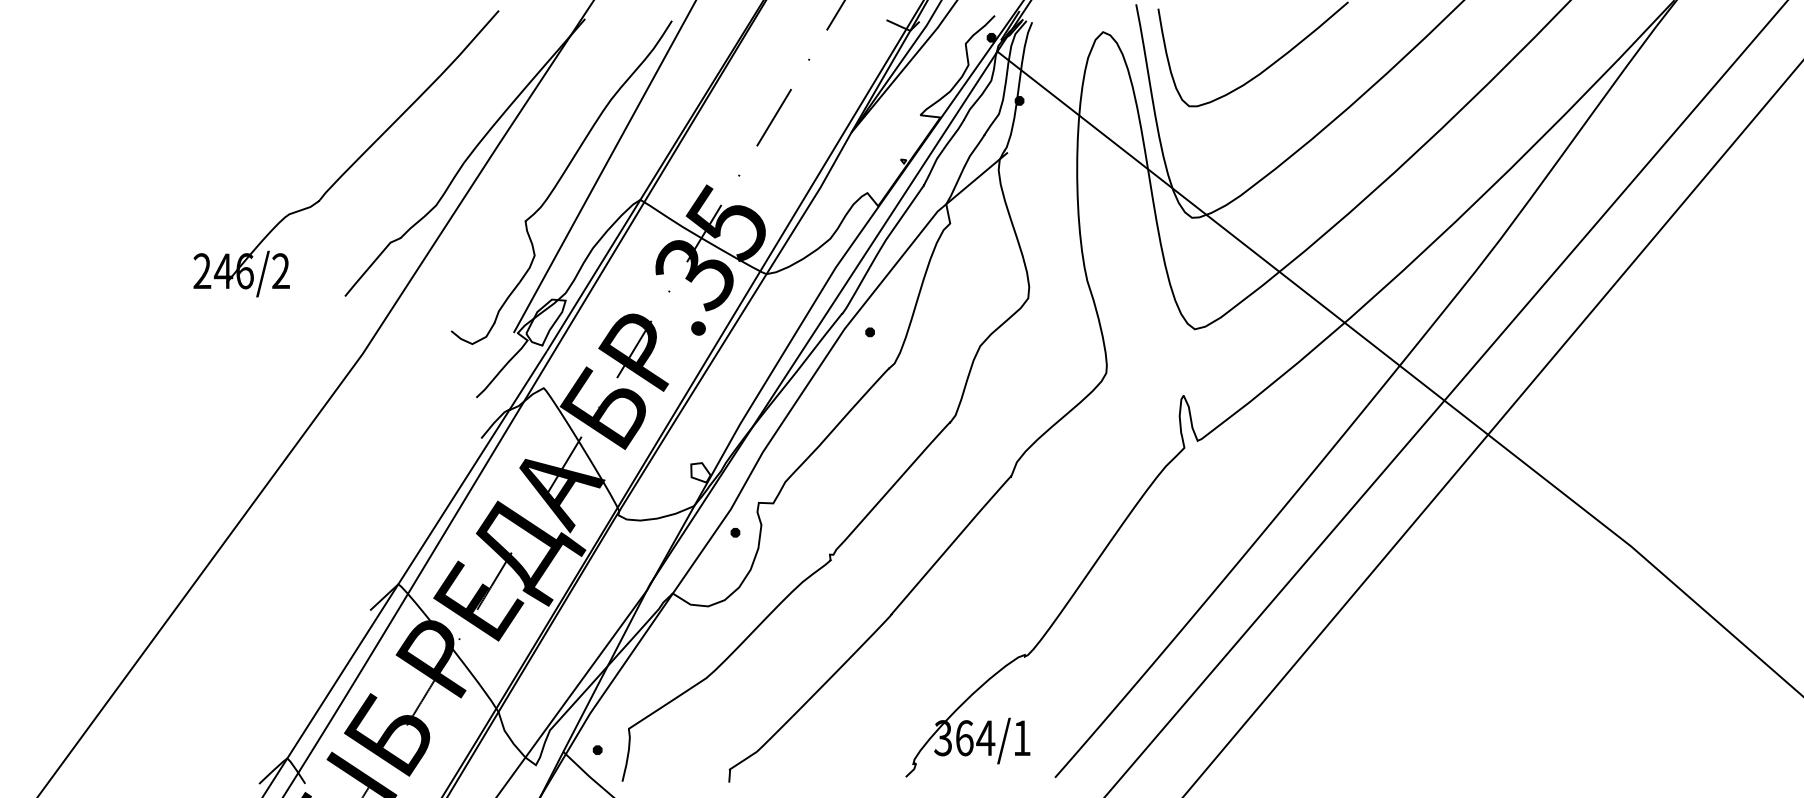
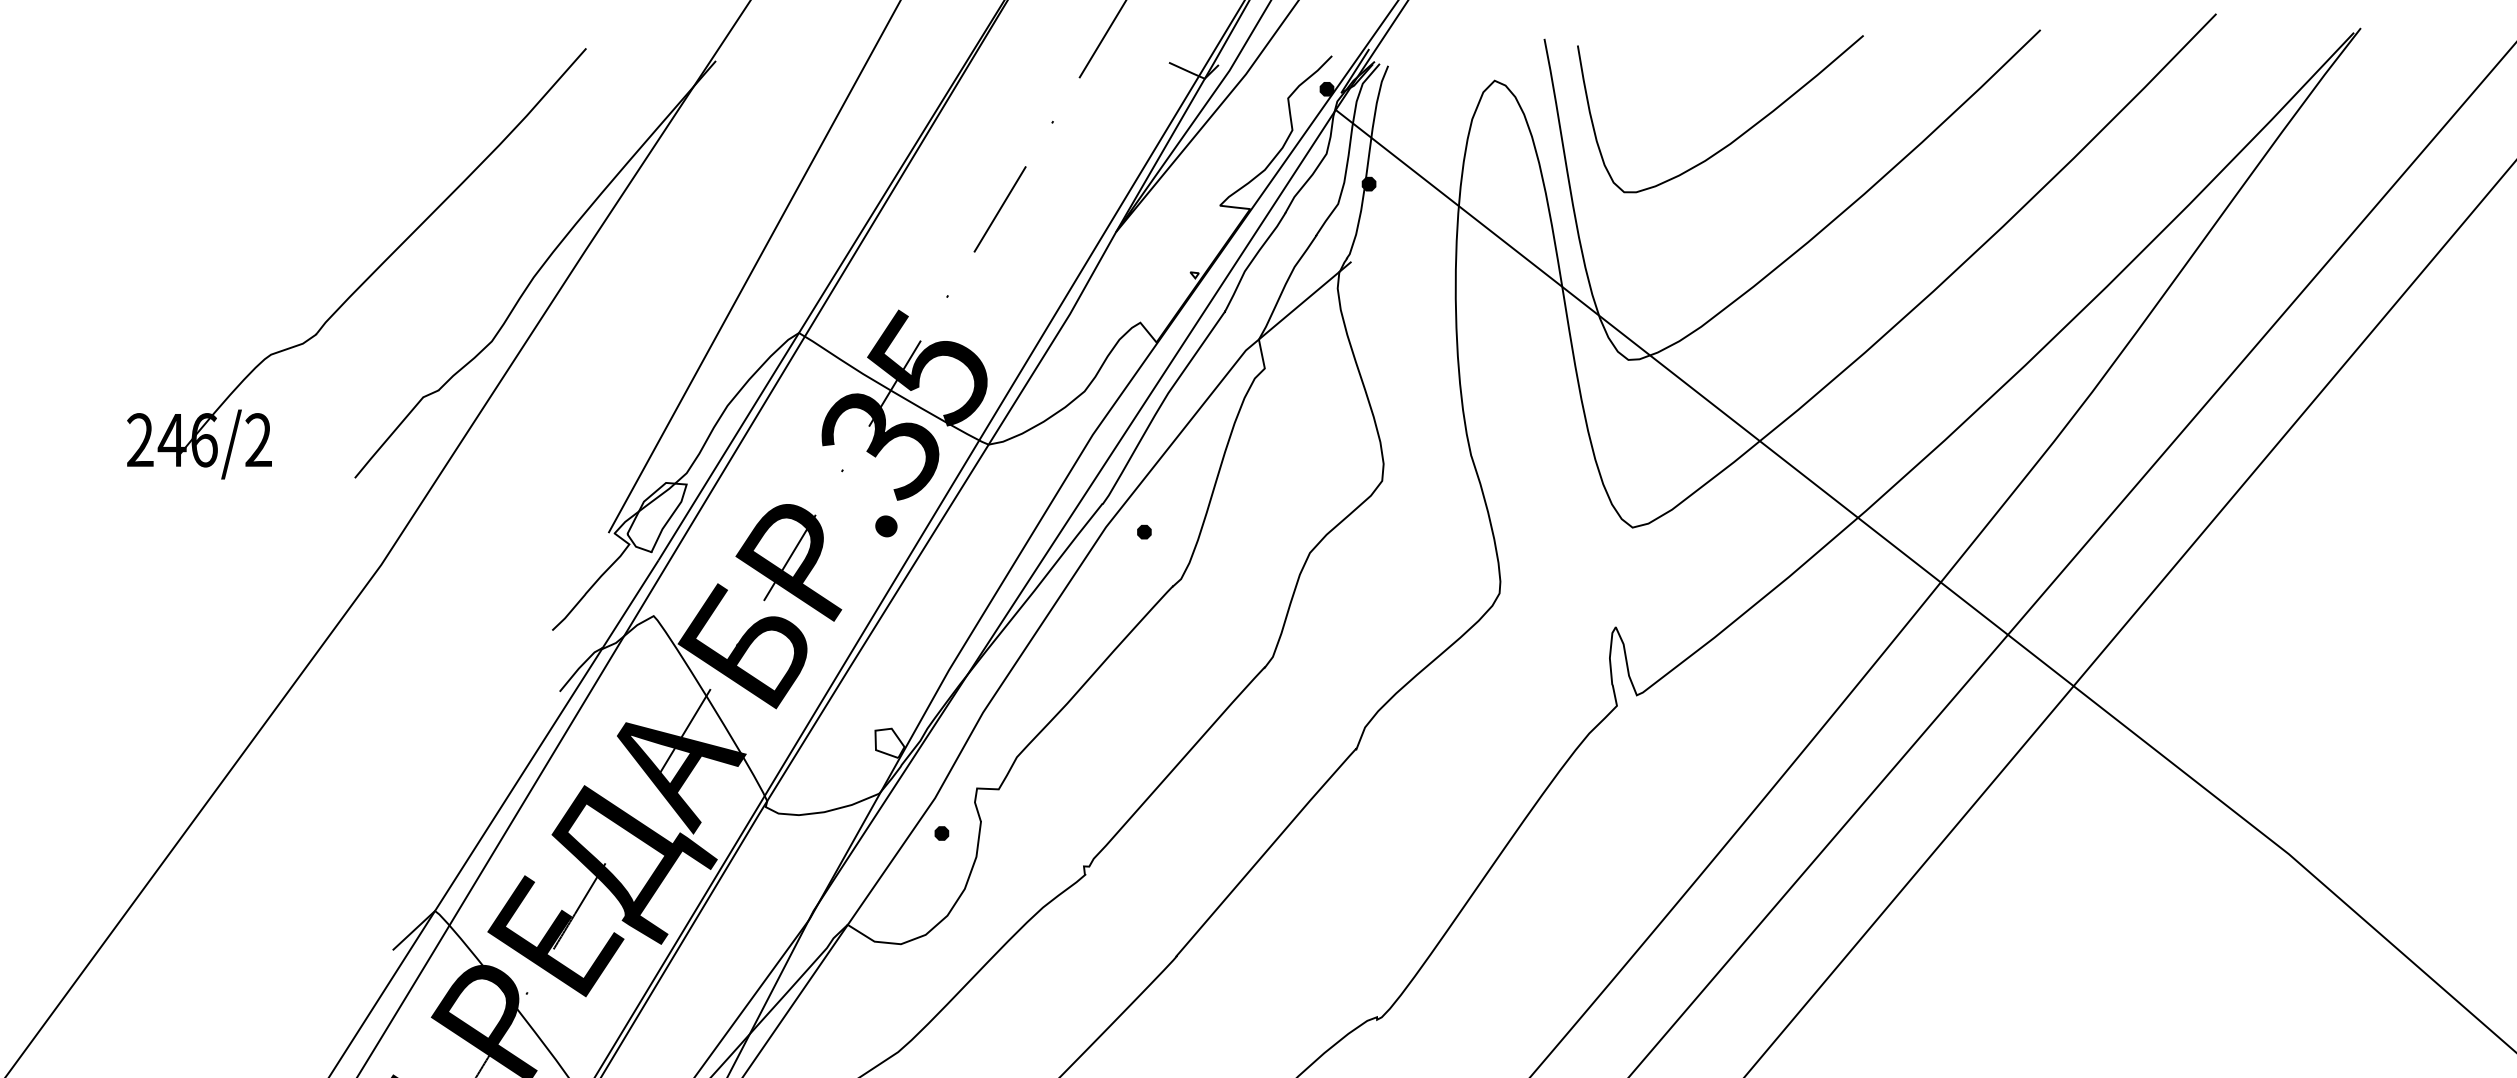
curve: (559, 182) -> (677, 306), removed

